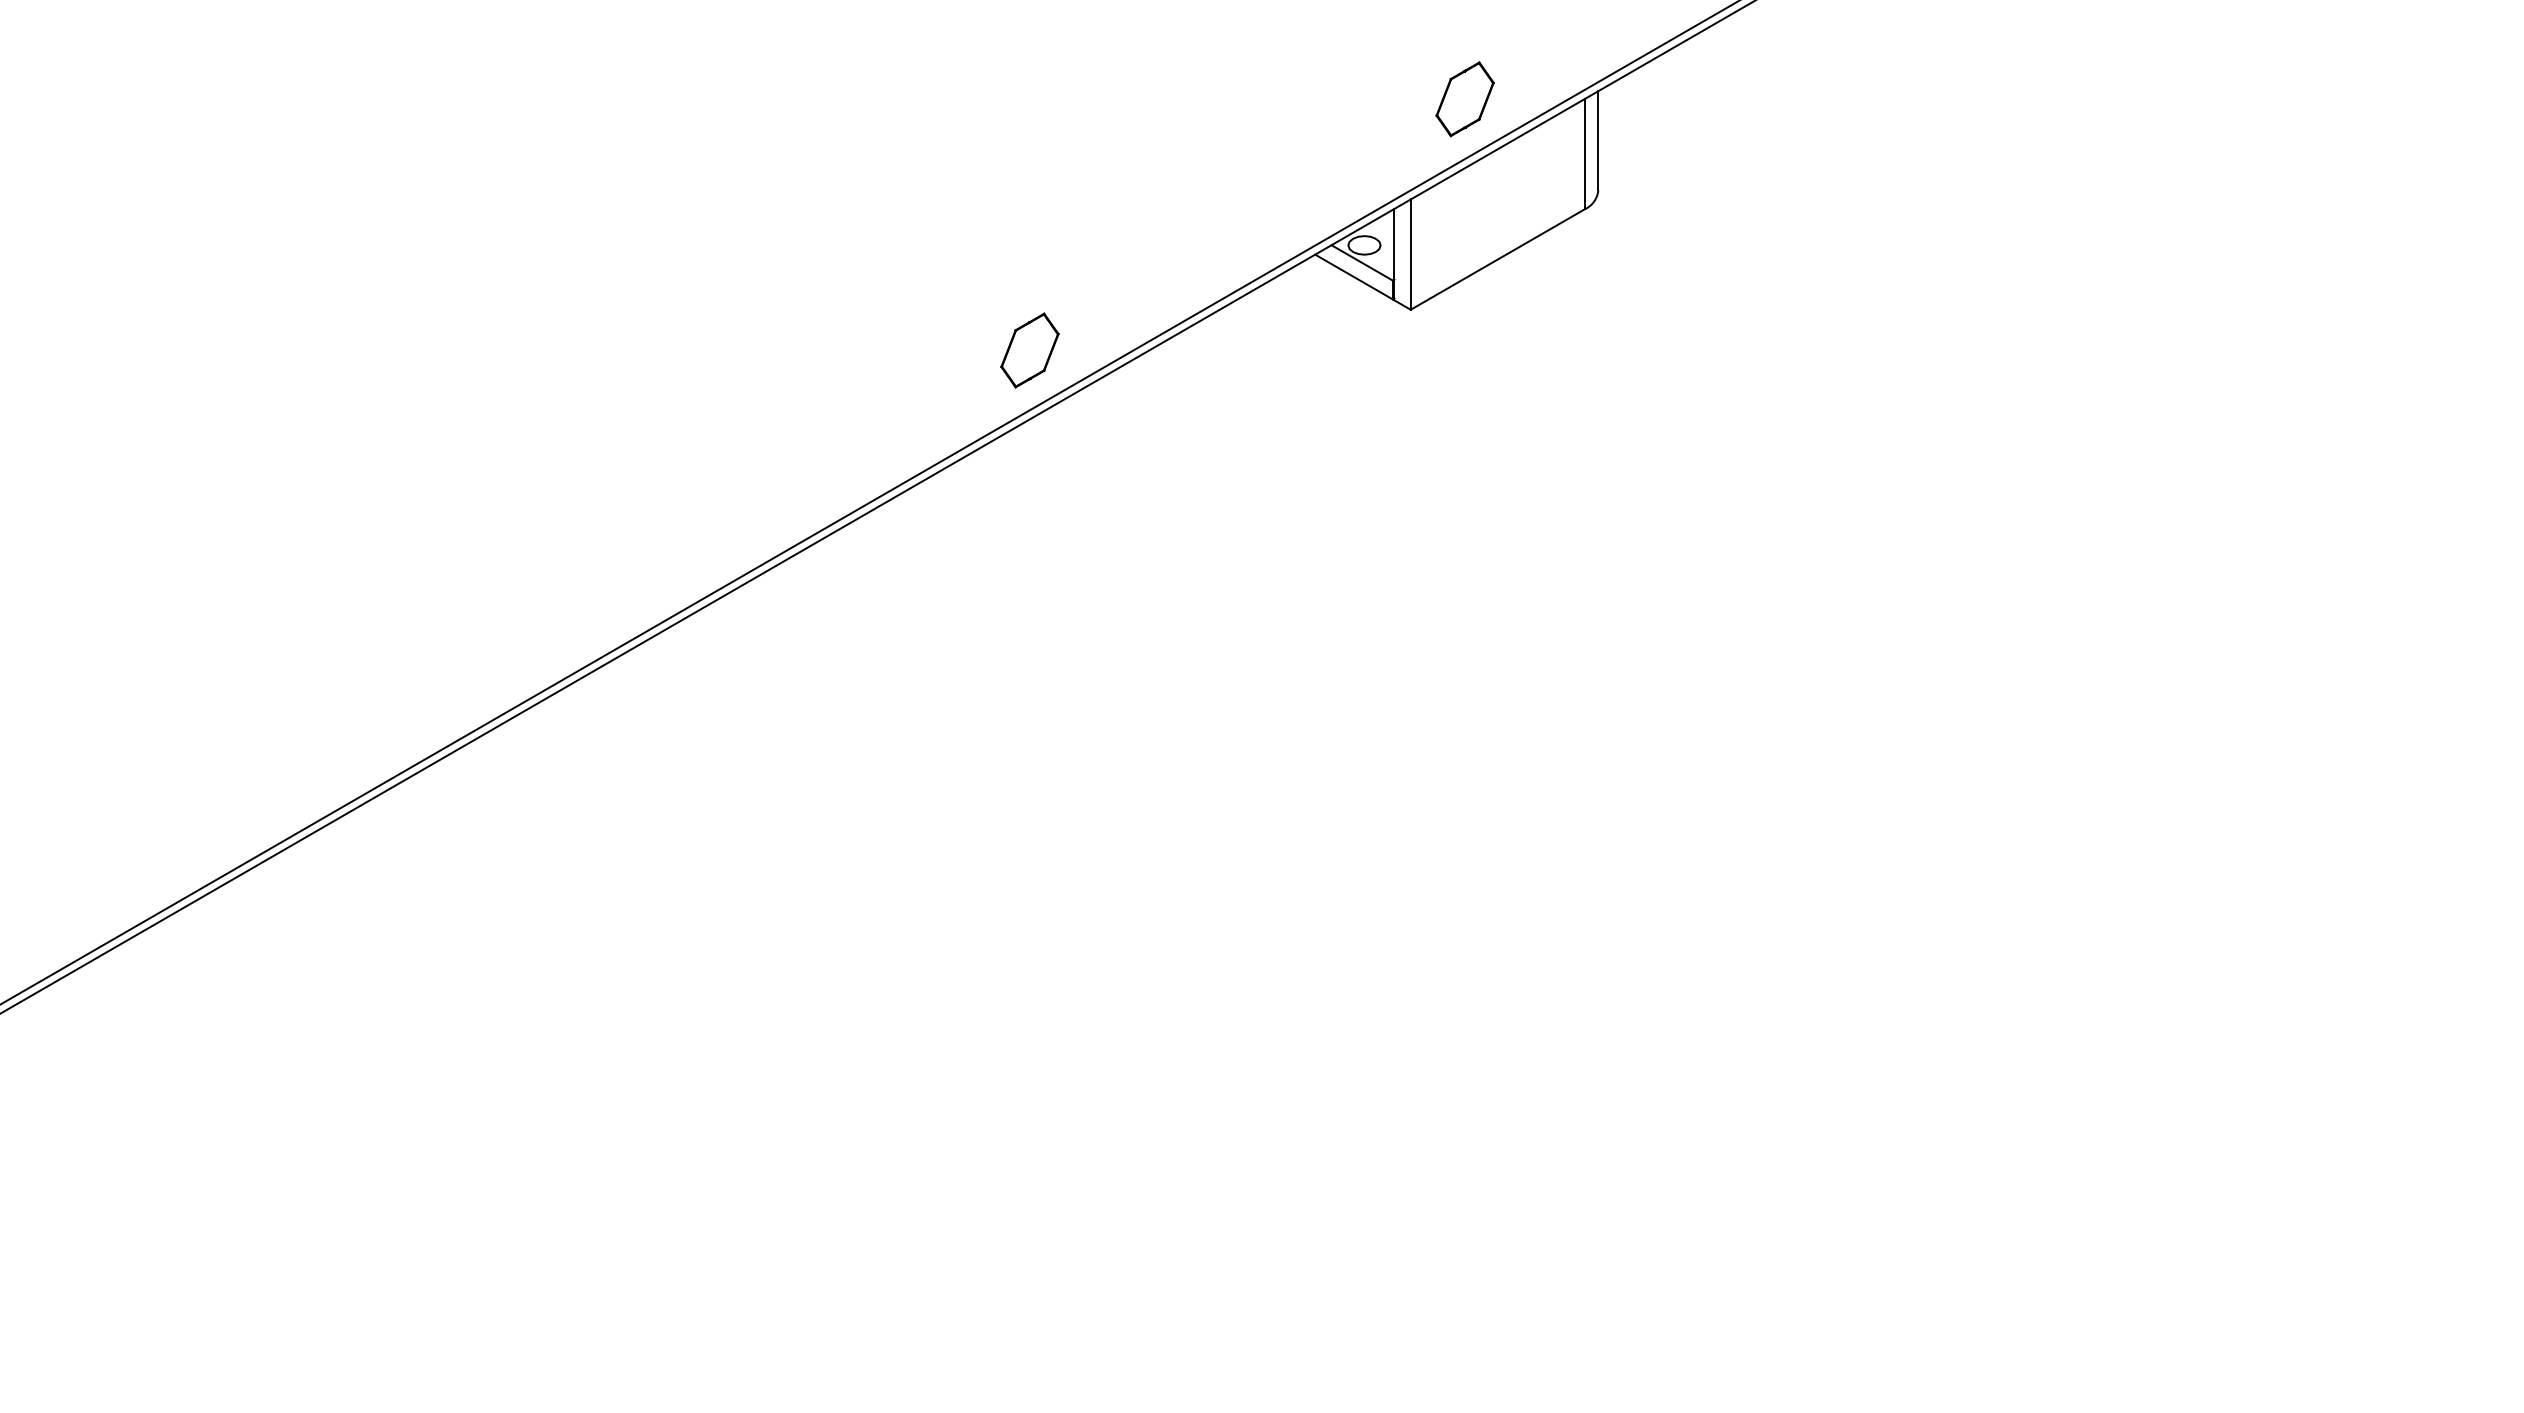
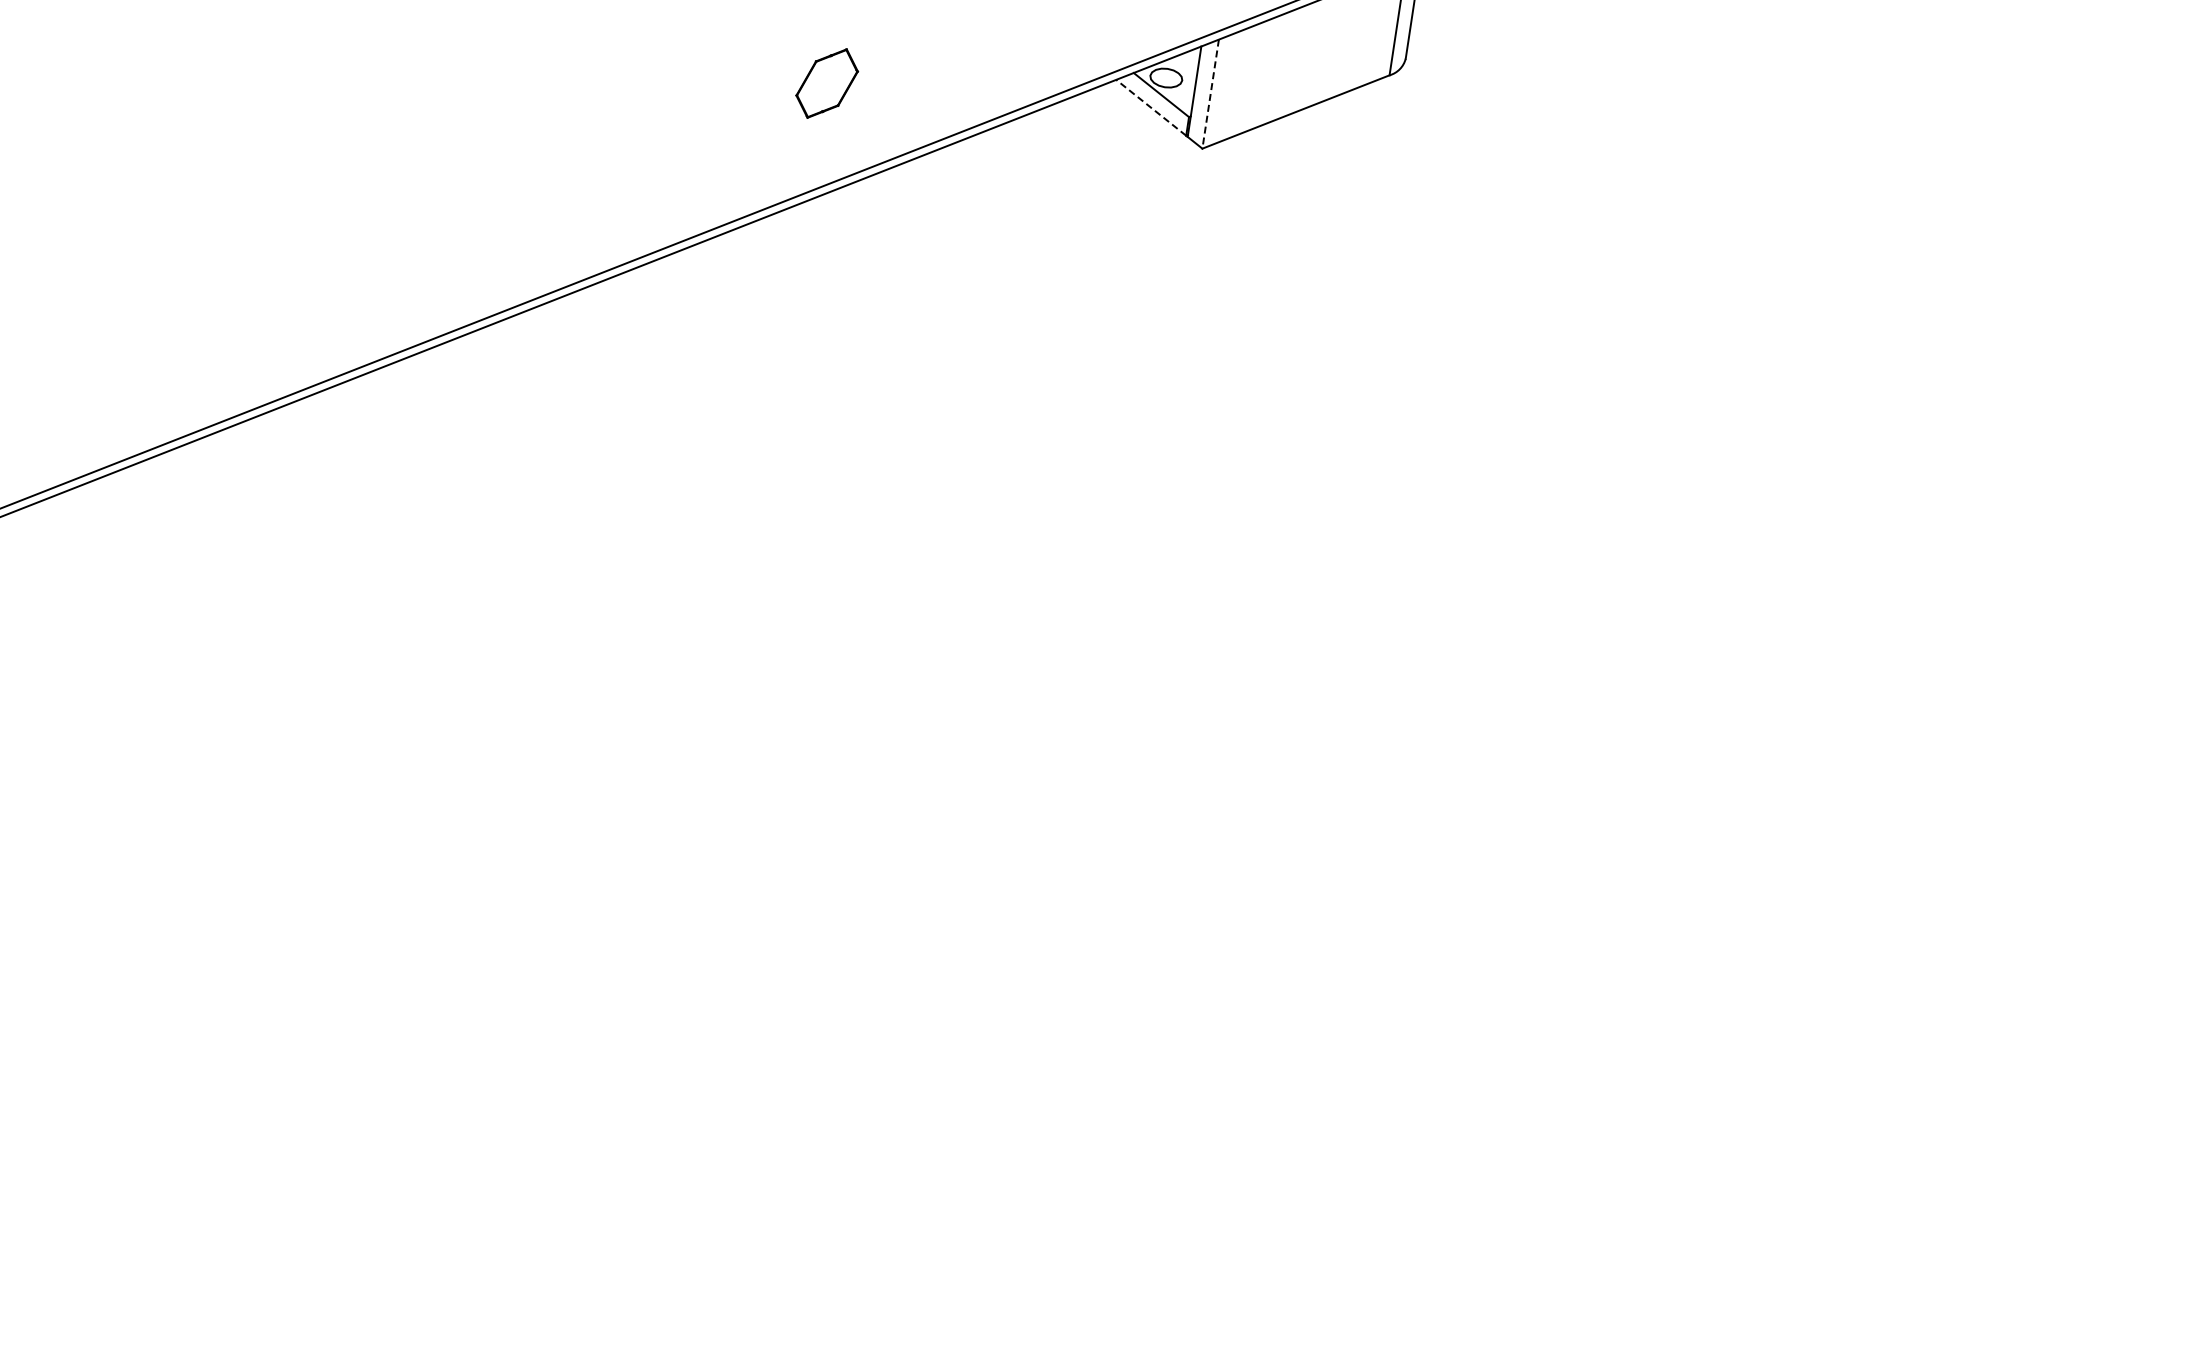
line: (1410, 255) -> (1210, 94), solid -> dashed
line: (1354, 277) -> (1151, 108), solid -> dashed
part: (1029, 350) -> (826, 83), moved

